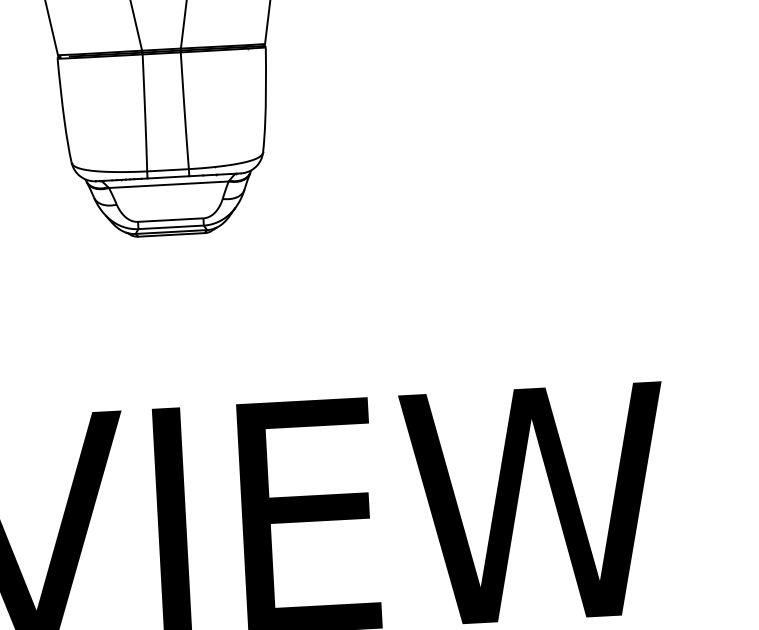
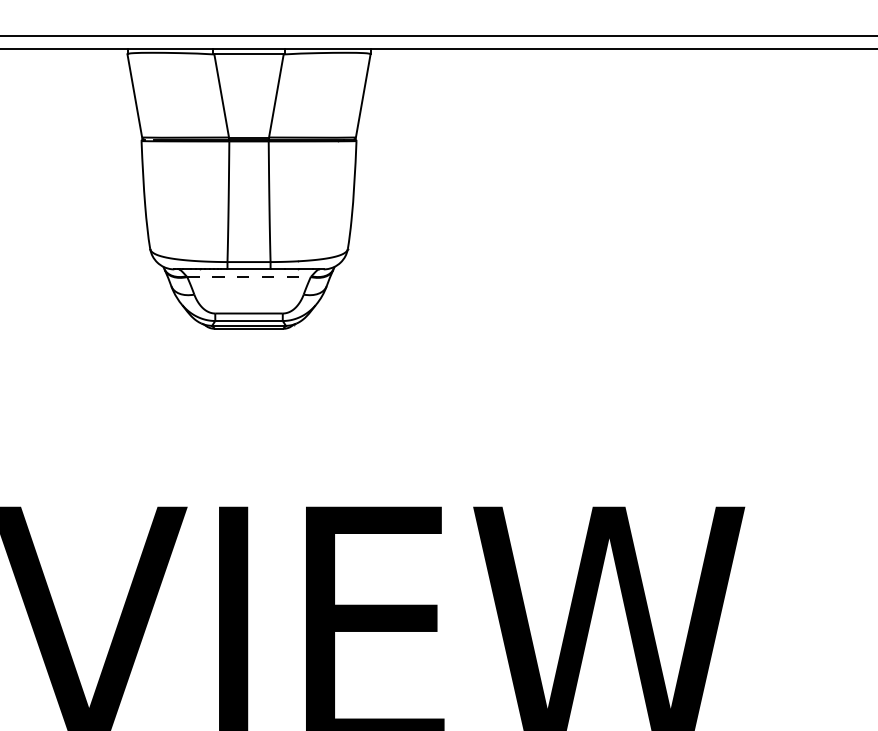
line: (169, 185) -> (249, 277), solid -> dashed

